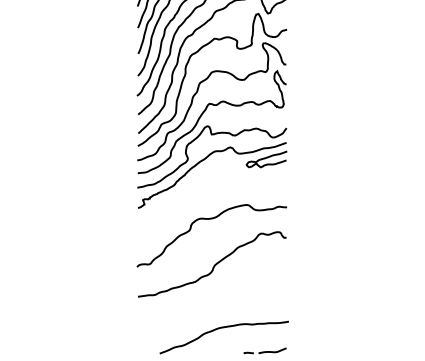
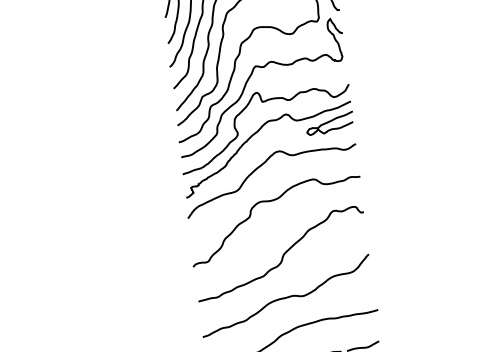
curve: (204, 189) -> (261, 167), added
curve: (212, 301) -> (286, 296), added

